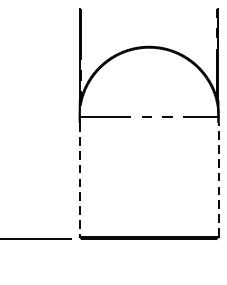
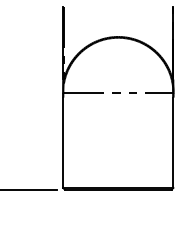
line: (218, 179) -> (173, 142), dashed -> solid
line: (80, 180) -> (63, 143), dashed -> solid

